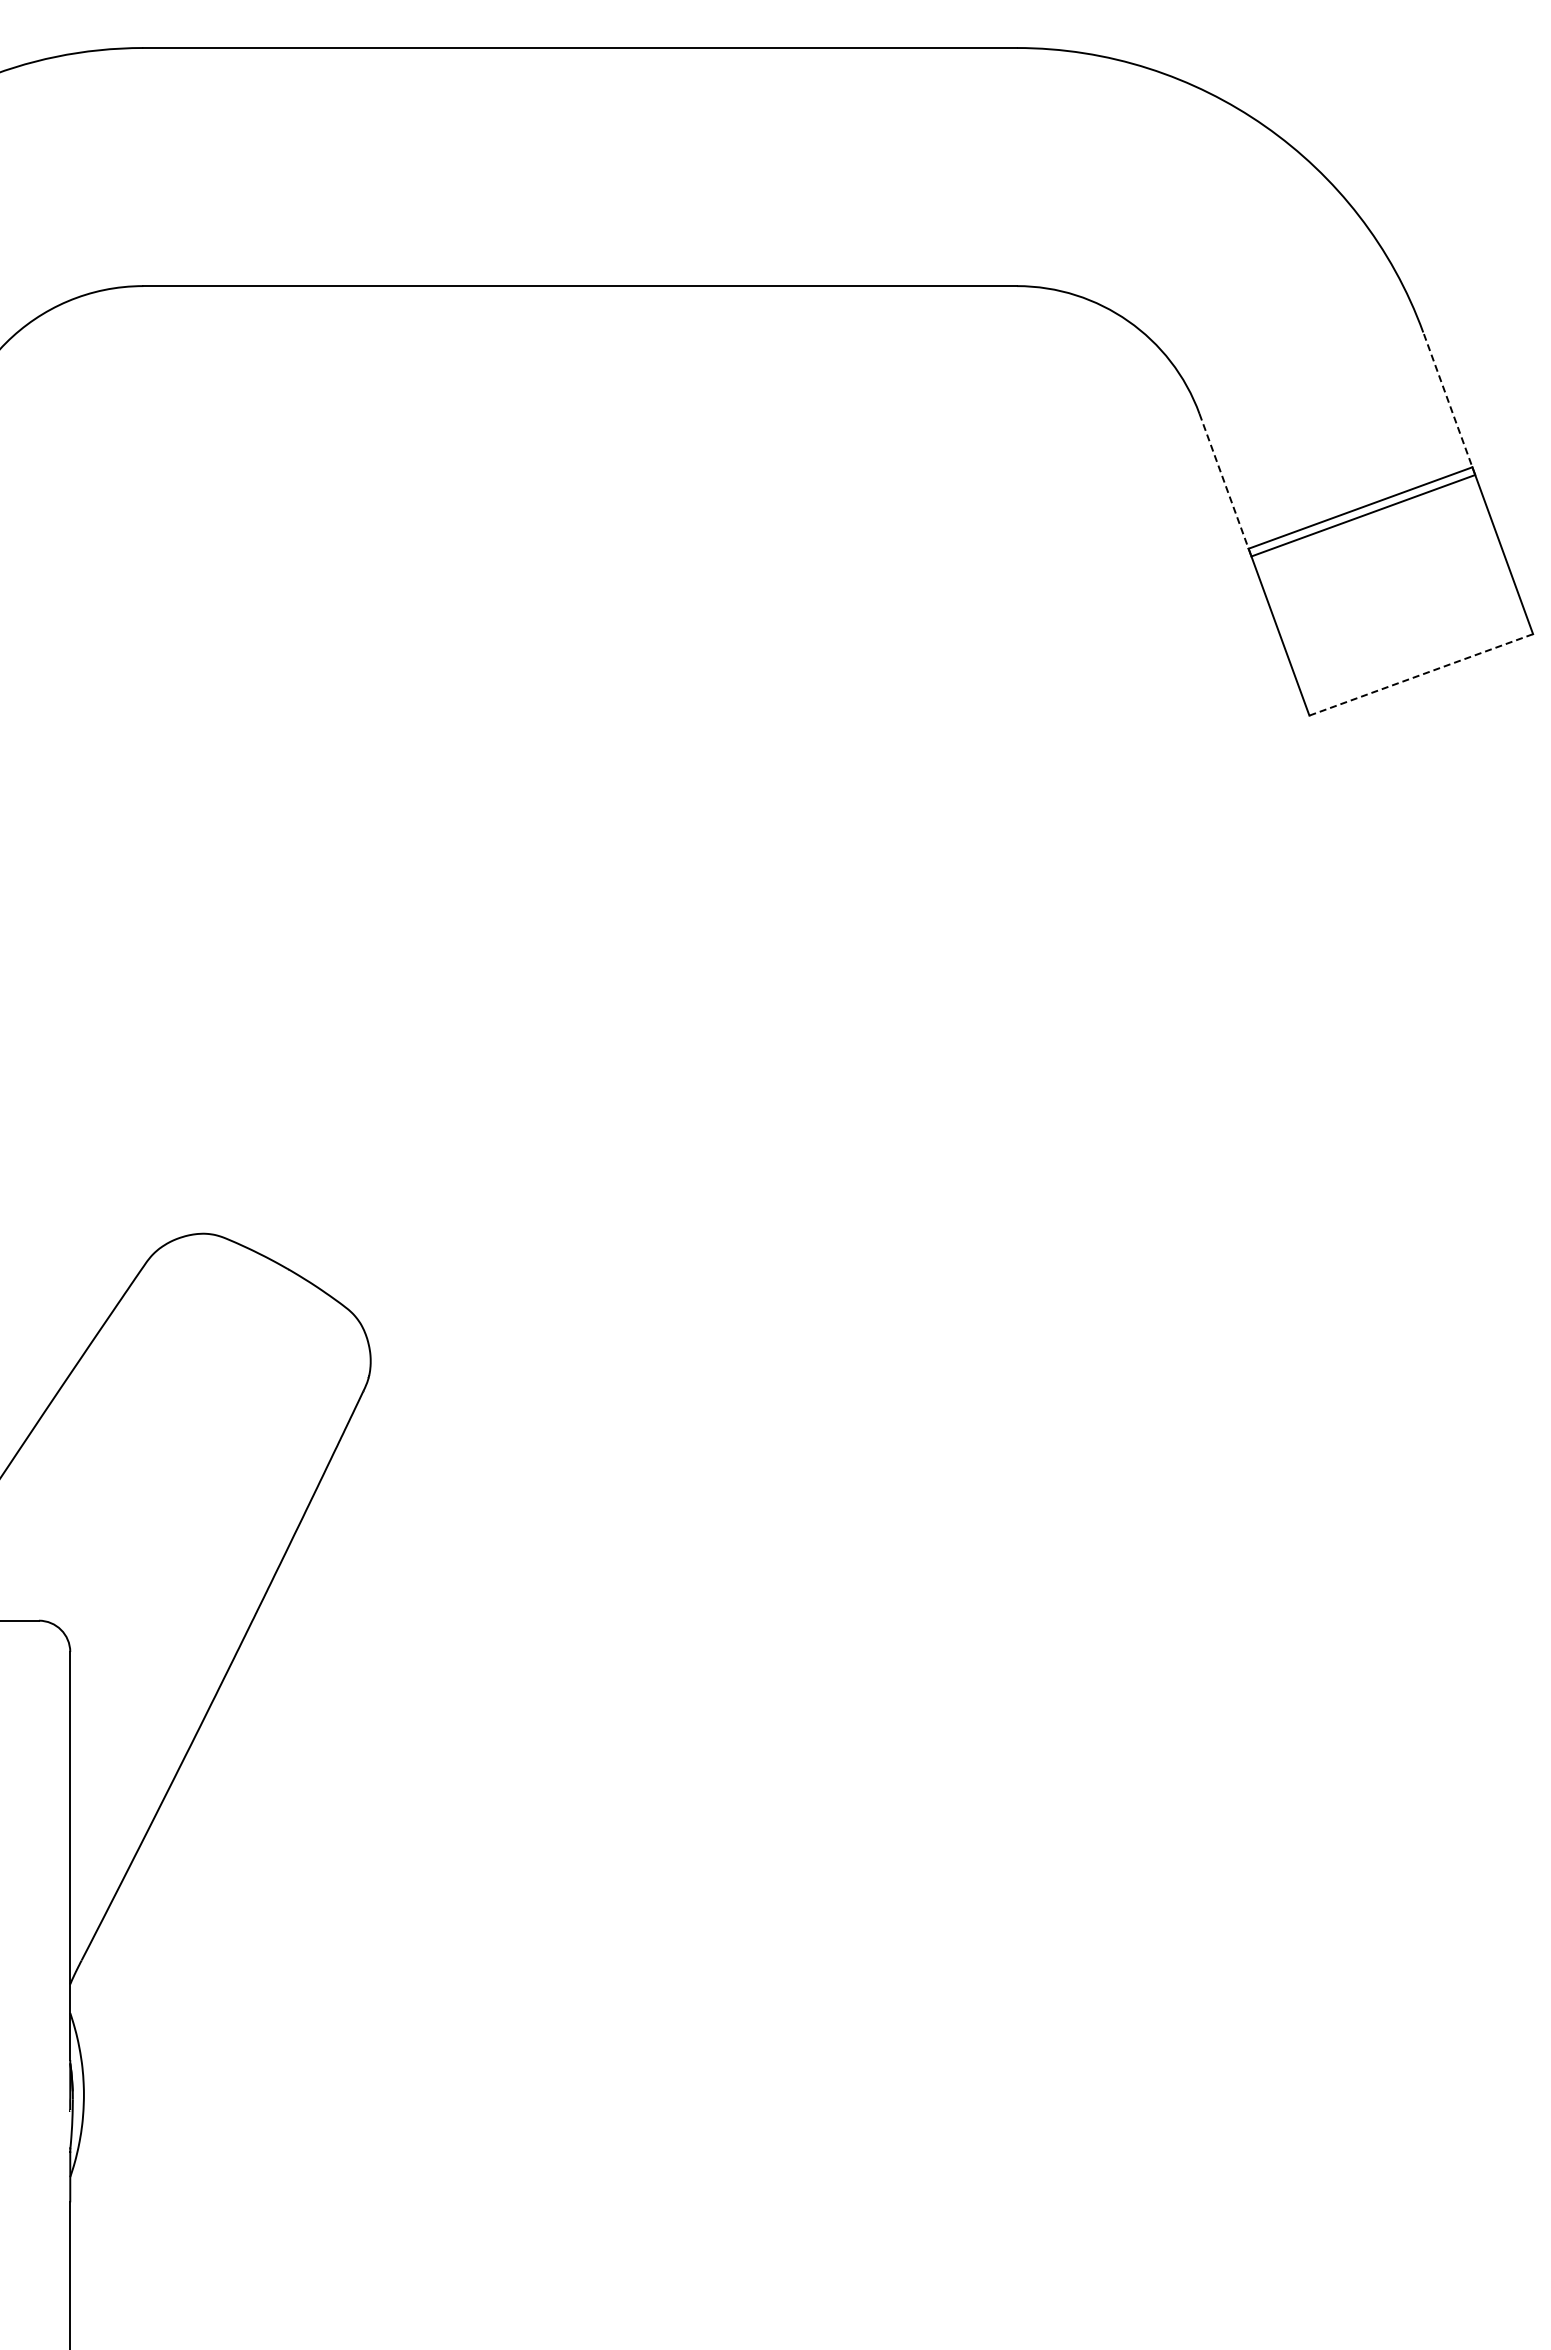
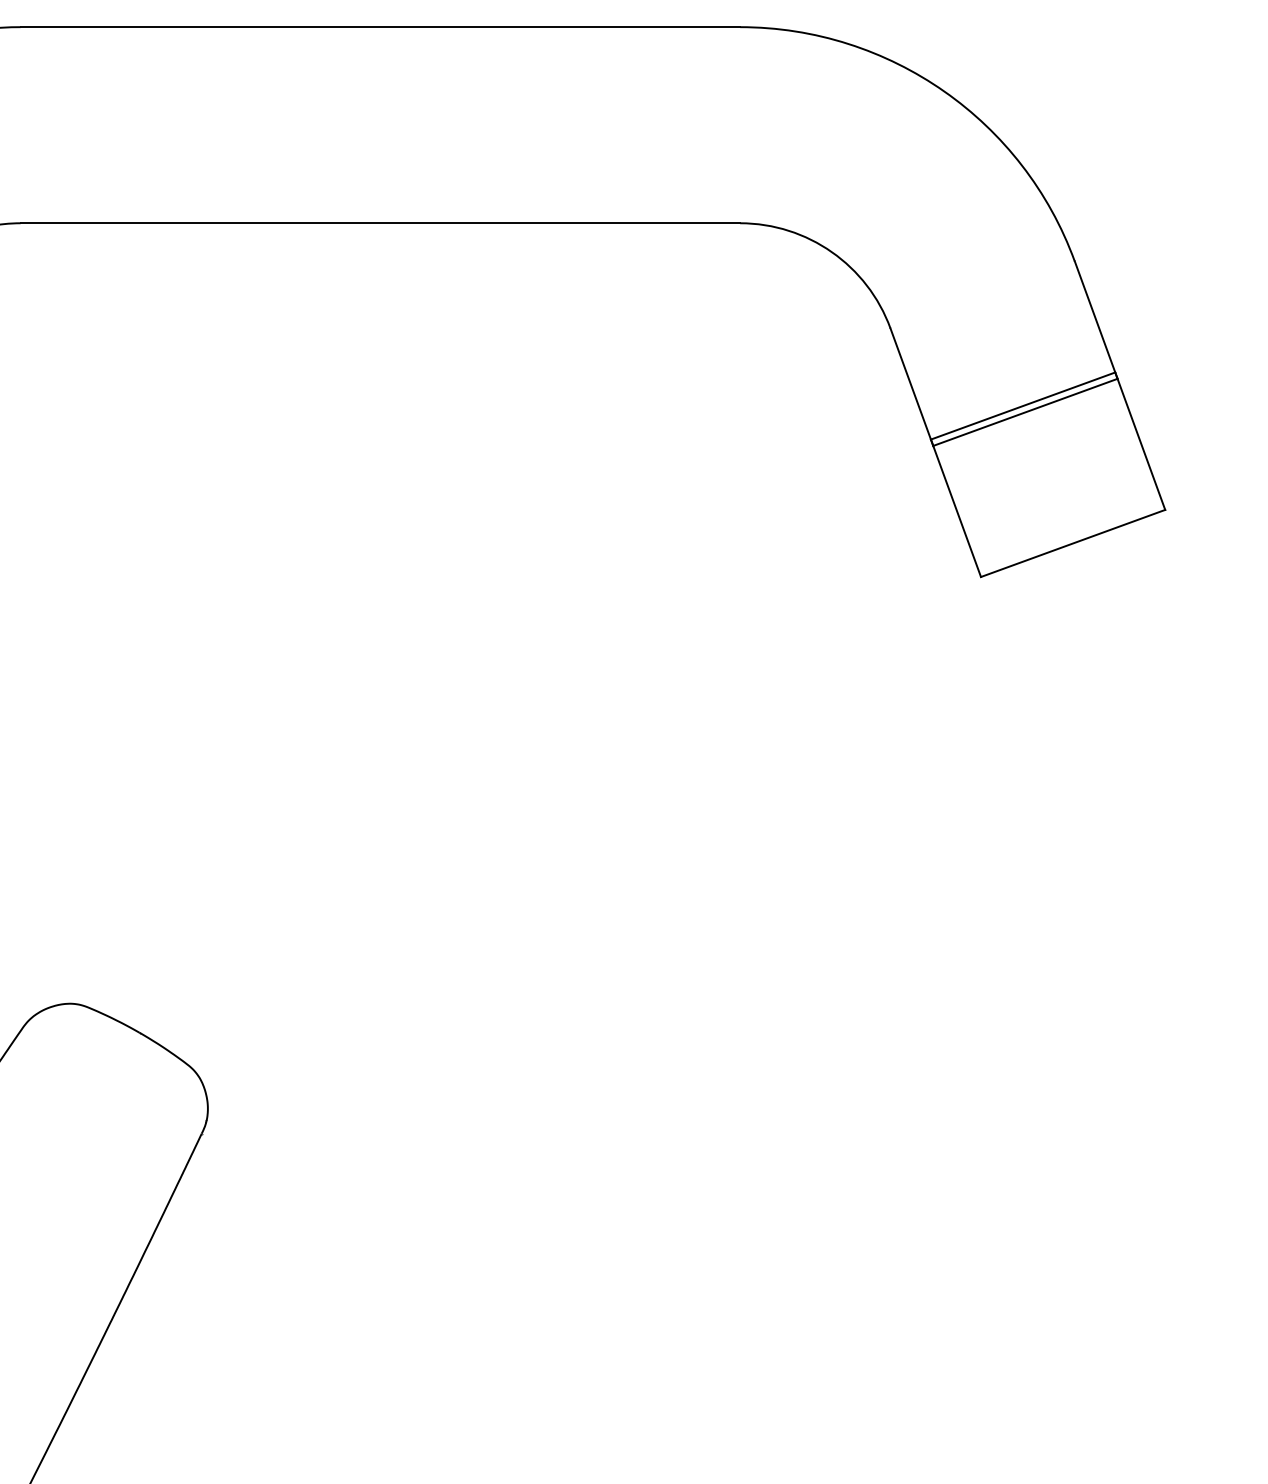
line: (1449, 403) -> (1096, 319), dashed -> solid
line: (1225, 485) -> (911, 387), dashed -> solid
line: (1421, 674) -> (1073, 543), dashed -> solid

